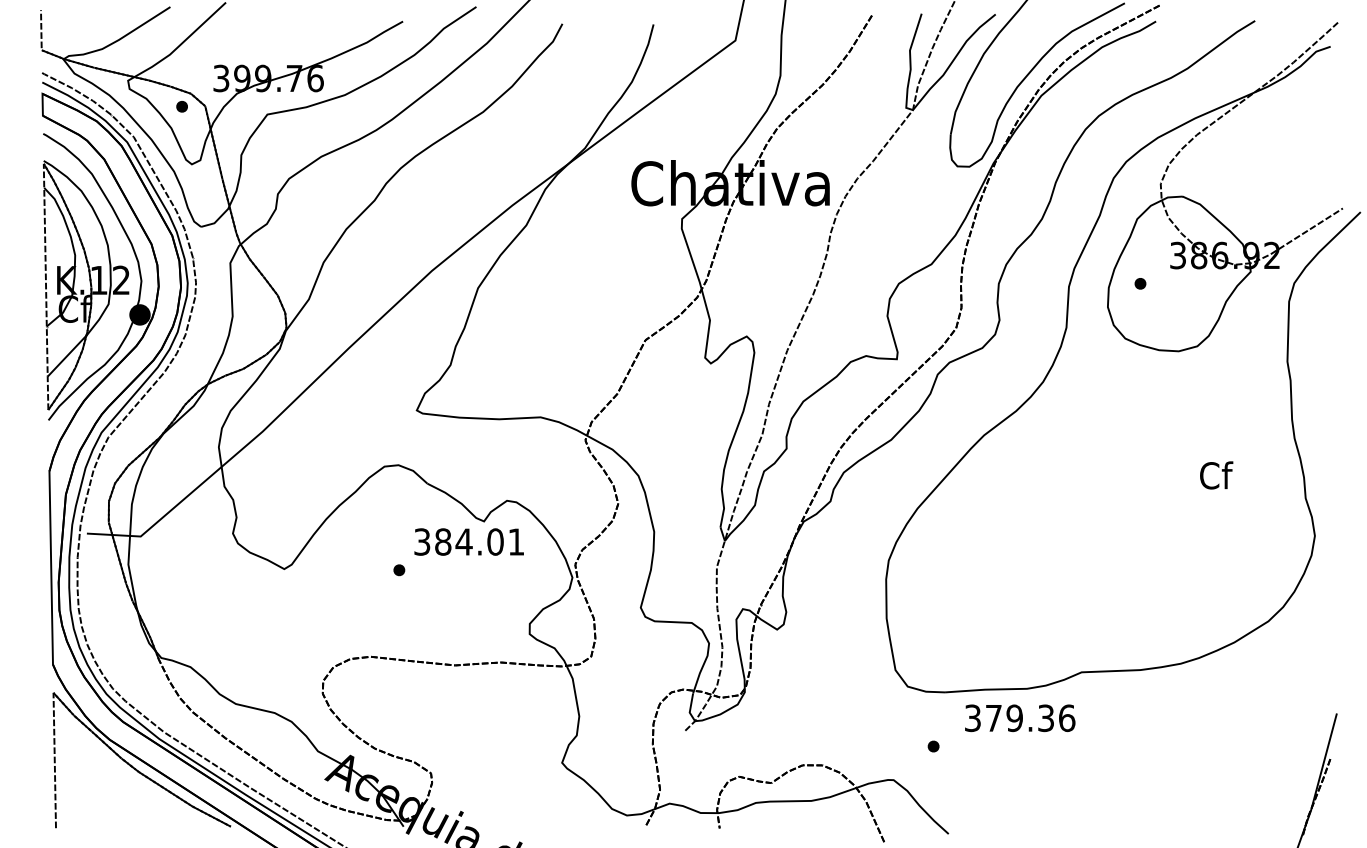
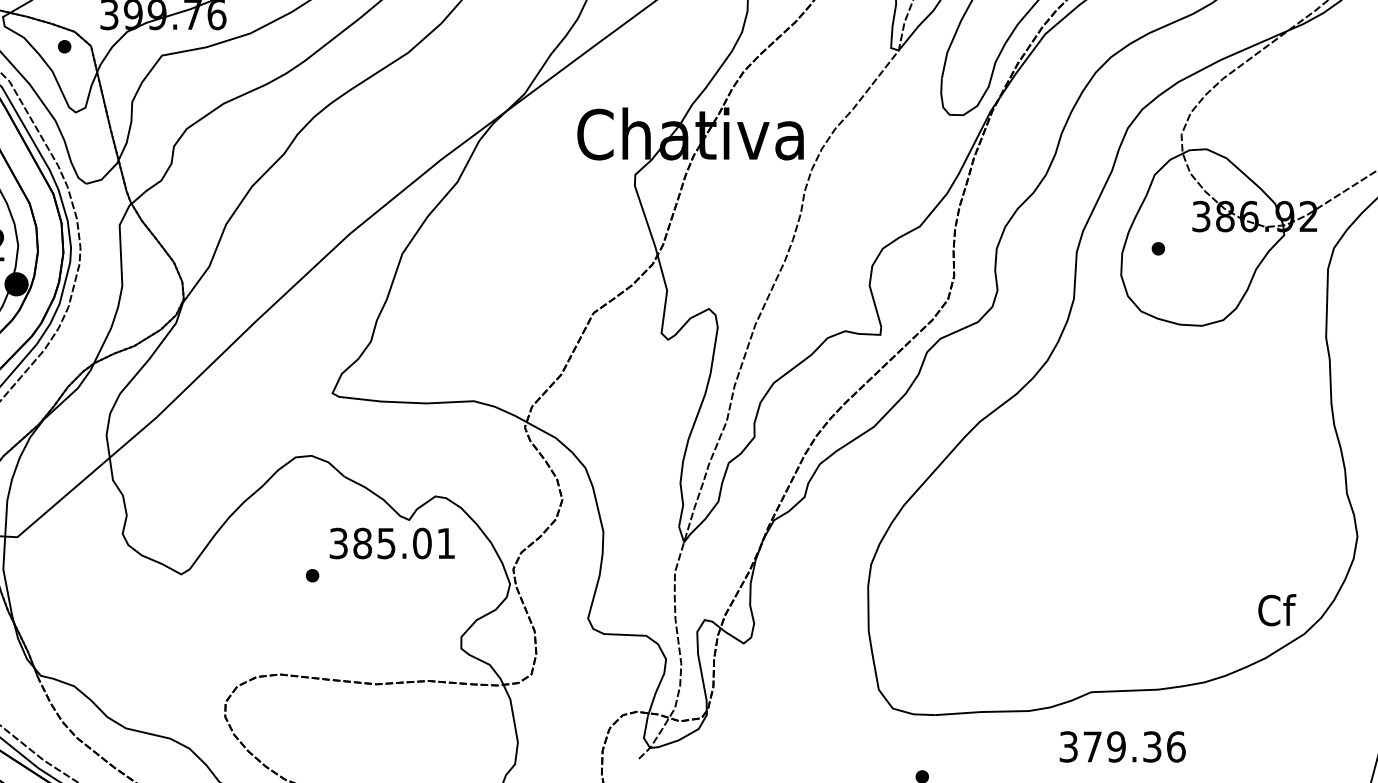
text: (1216, 475) -> (1277, 610), moved
text: (463, 541) -> (385, 542), 384.01 -> 385.01
text: (1020, 718) -> (1123, 747), moved

